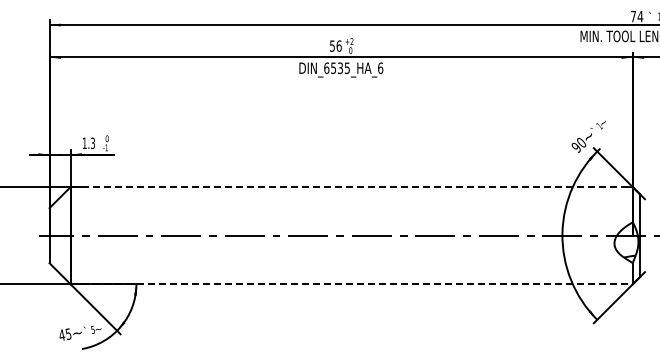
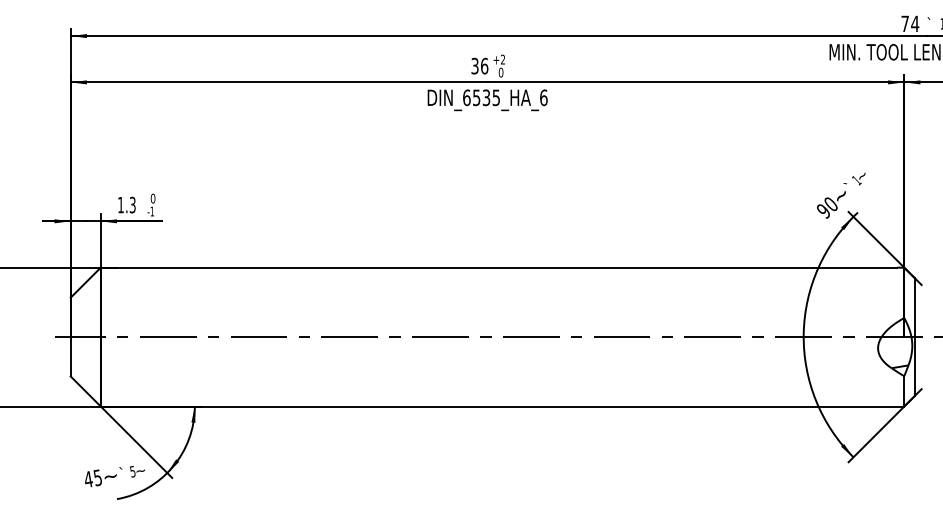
text: (332, 45) -> (475, 65), 56 -> 36
line: (349, 187) -> (499, 268), dashed -> solid
line: (352, 284) -> (503, 406), dashed -> solid

